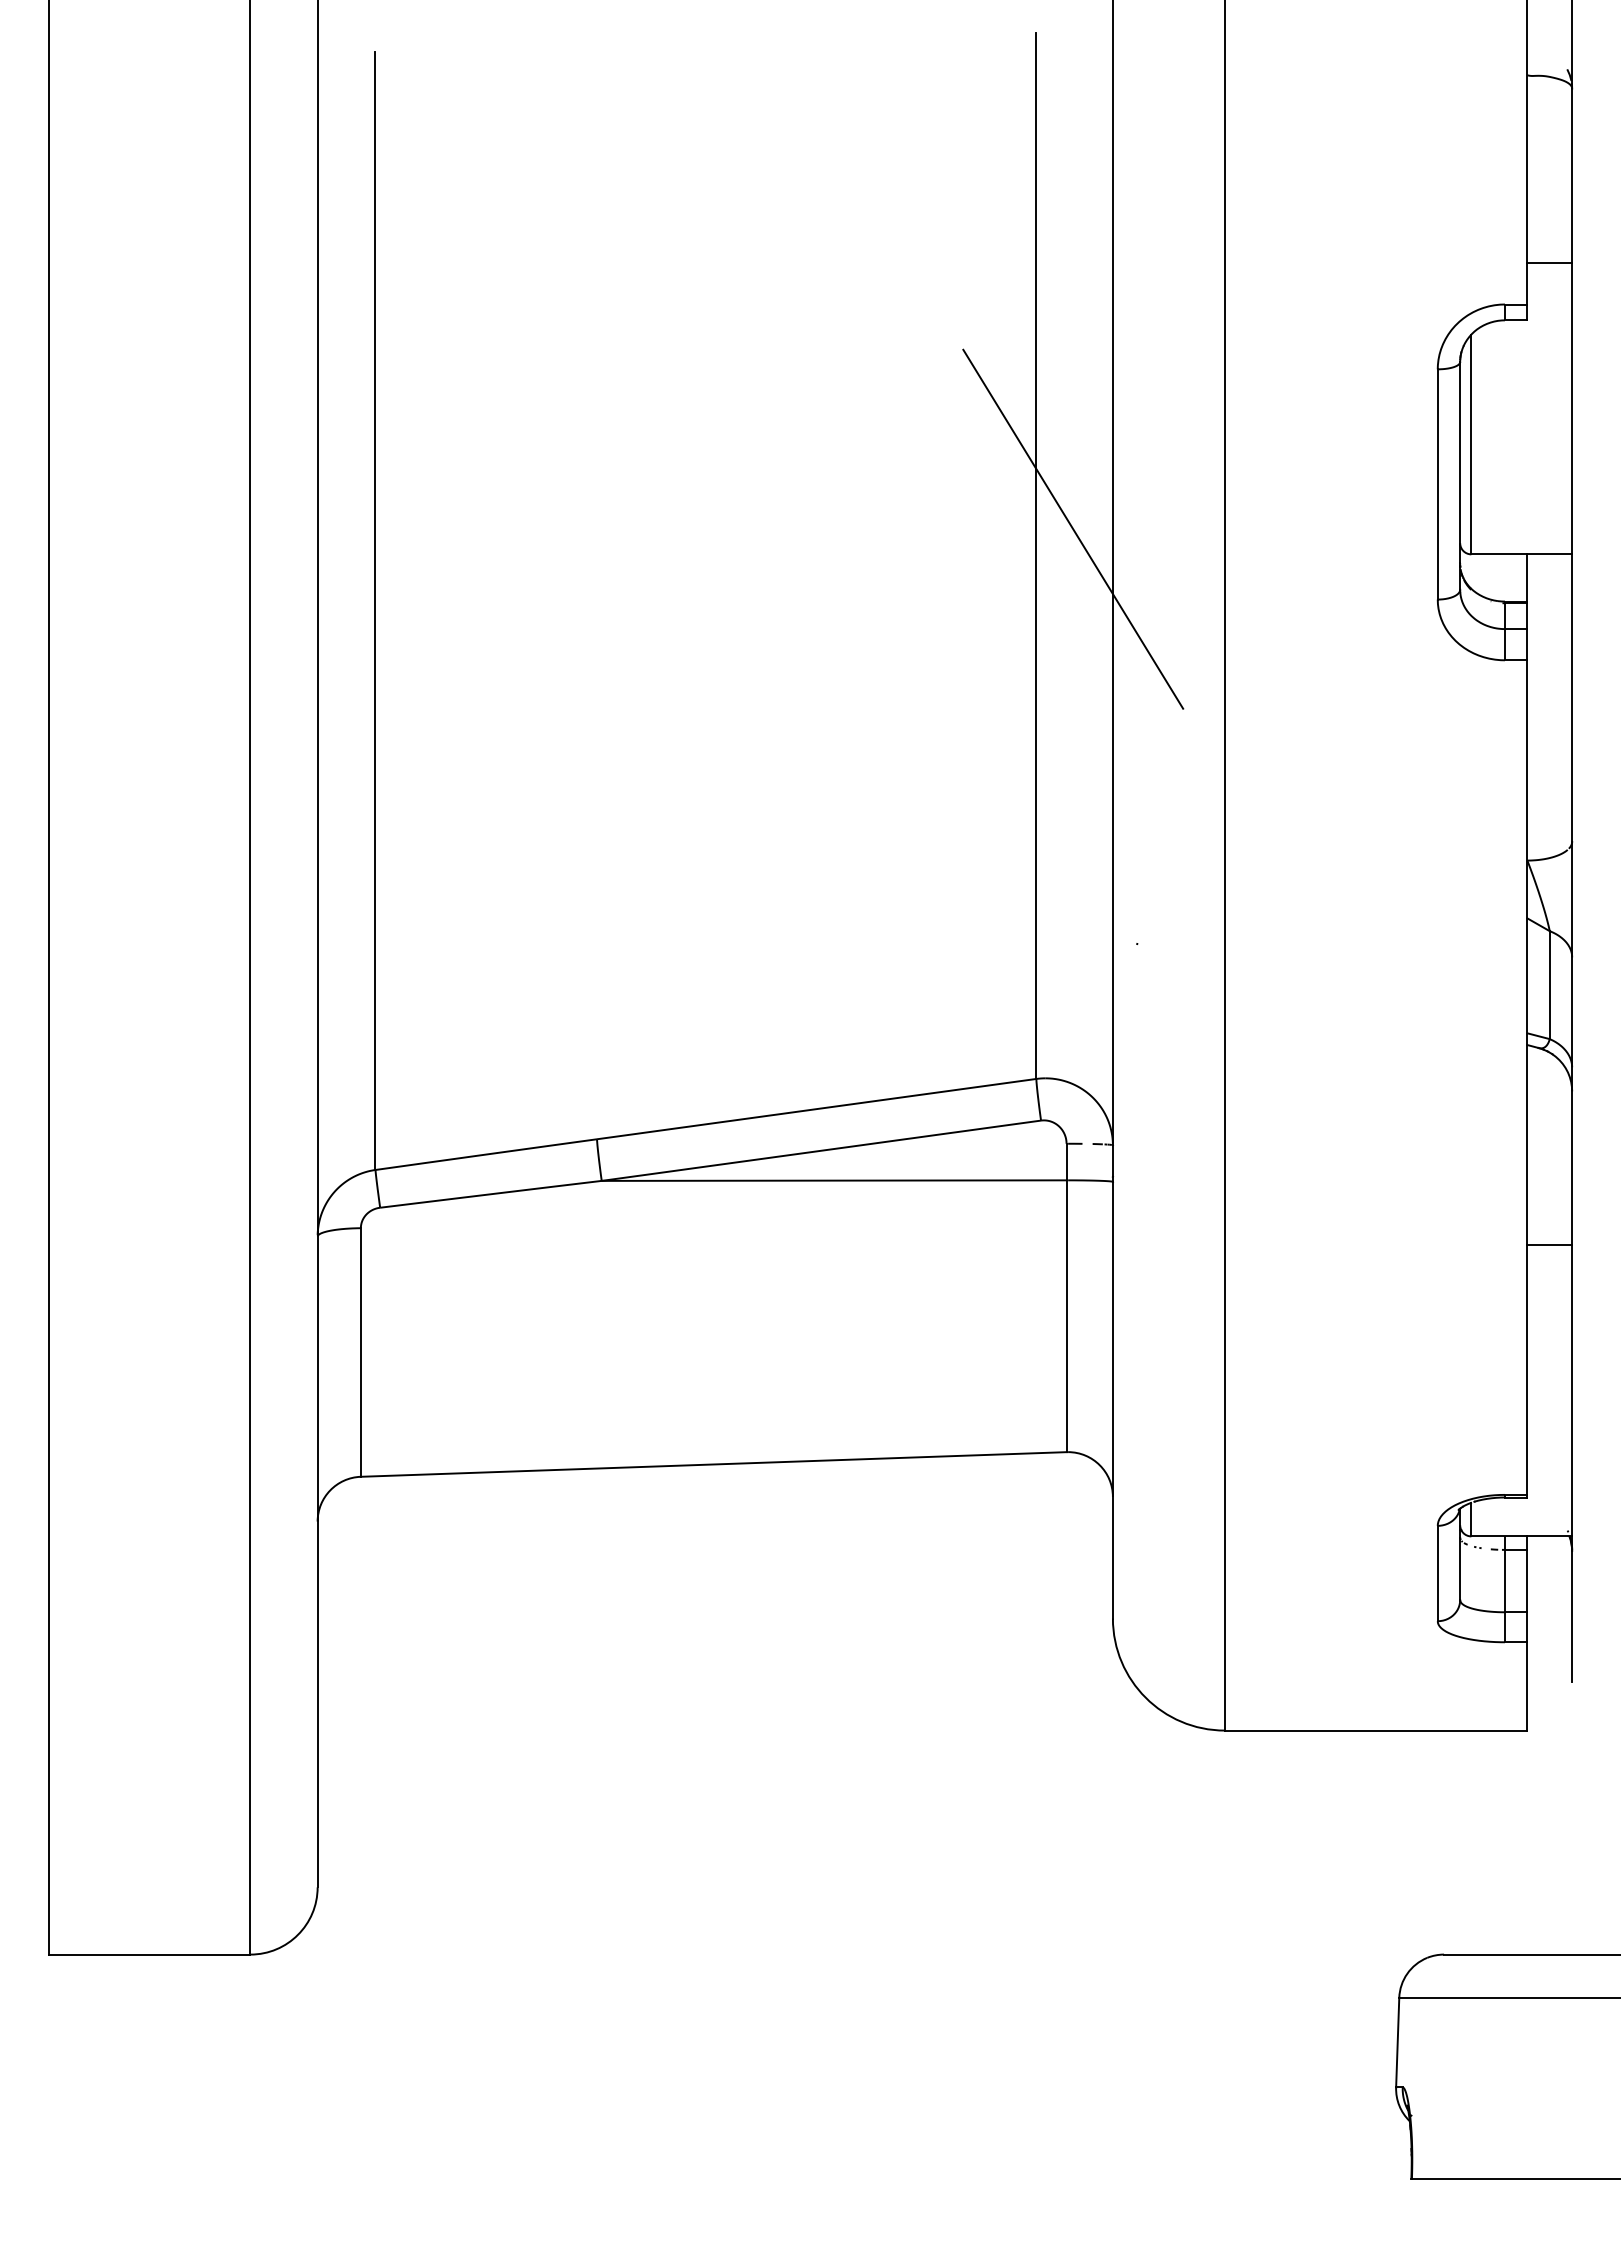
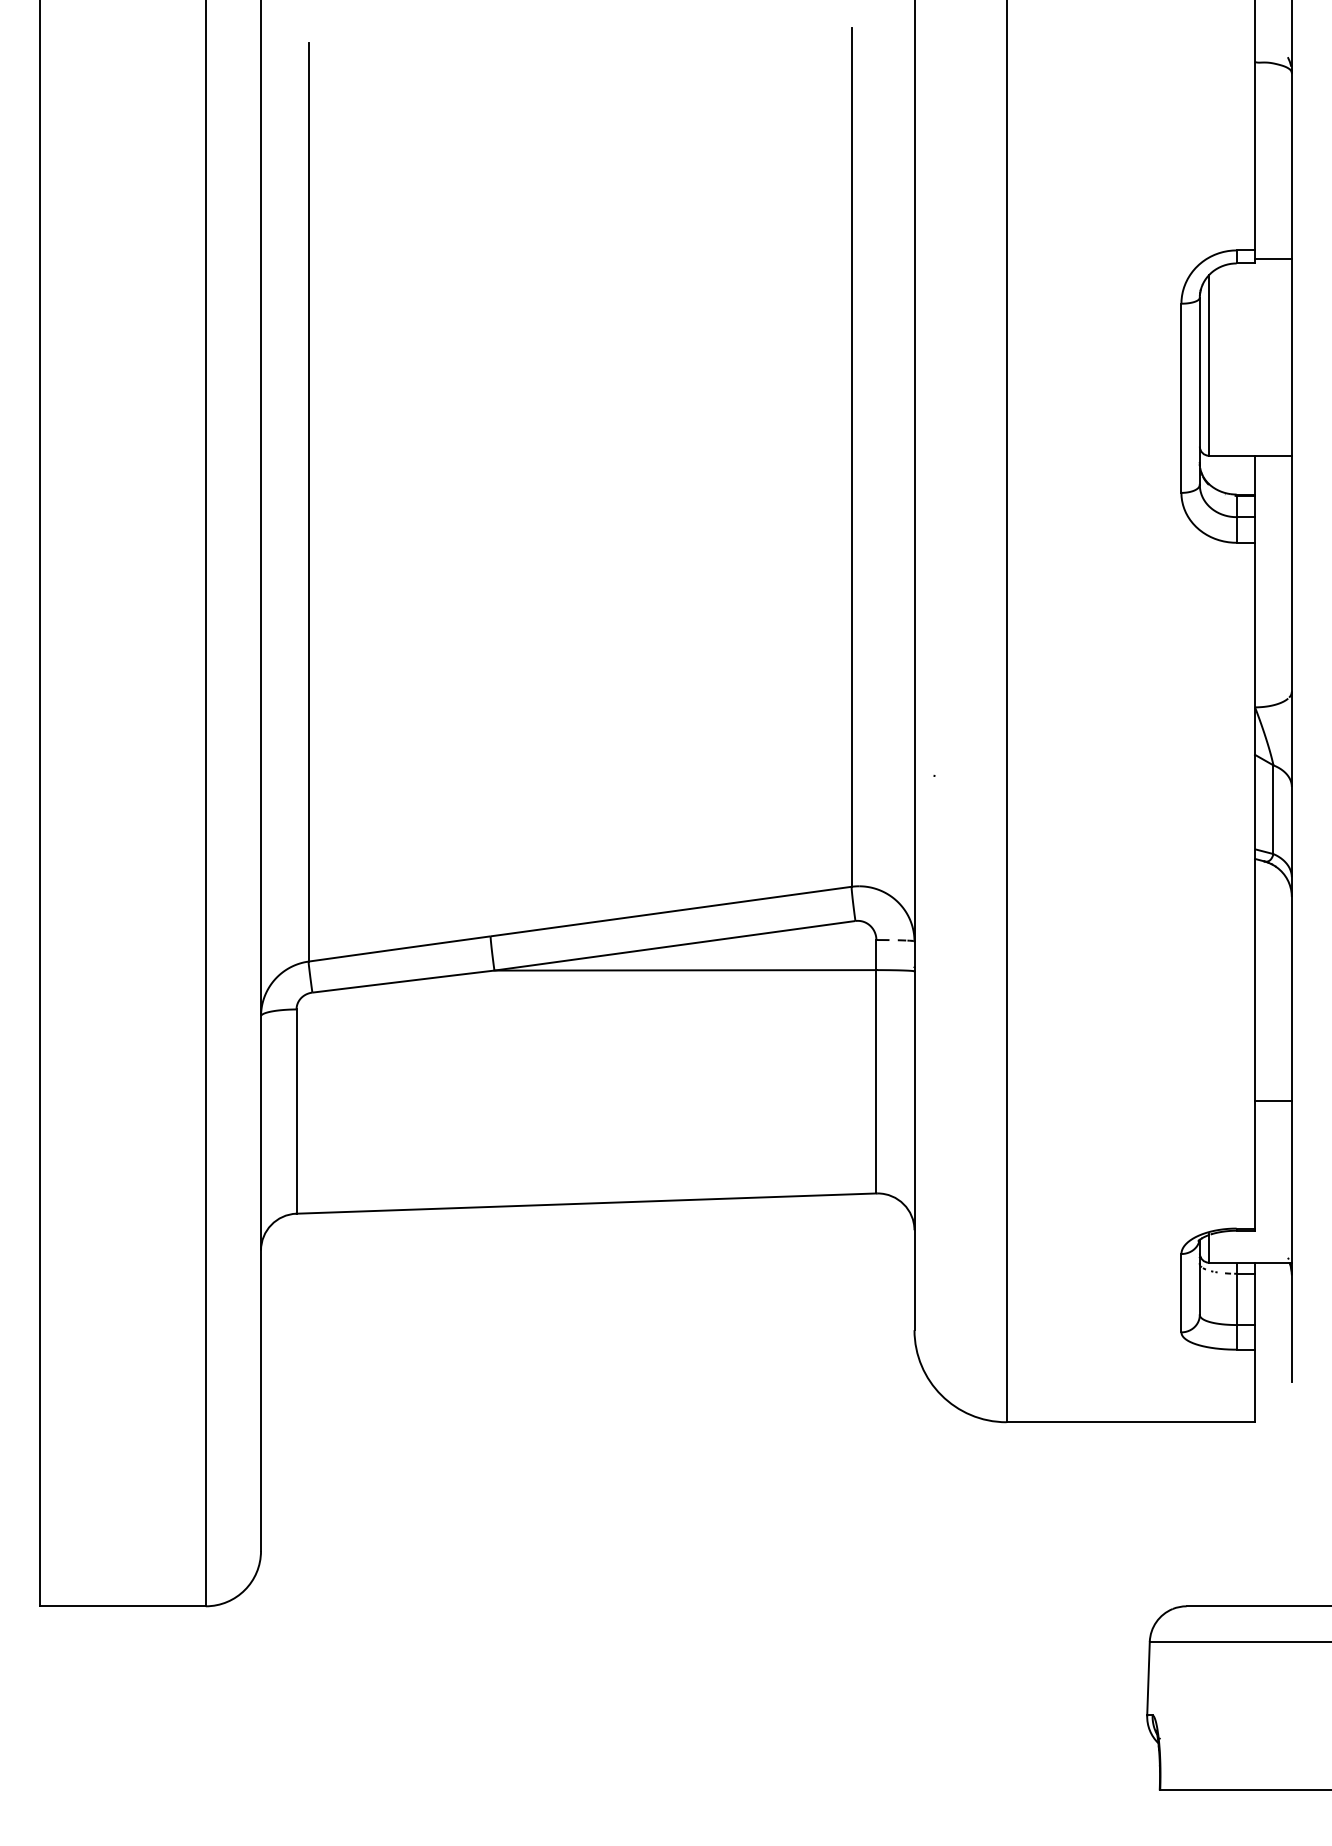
line: (1549, 263) -> (1273, 259), moved
line: (1073, 528) -> (882, 434), removed
line: (1549, 1245) -> (1273, 1101), moved

